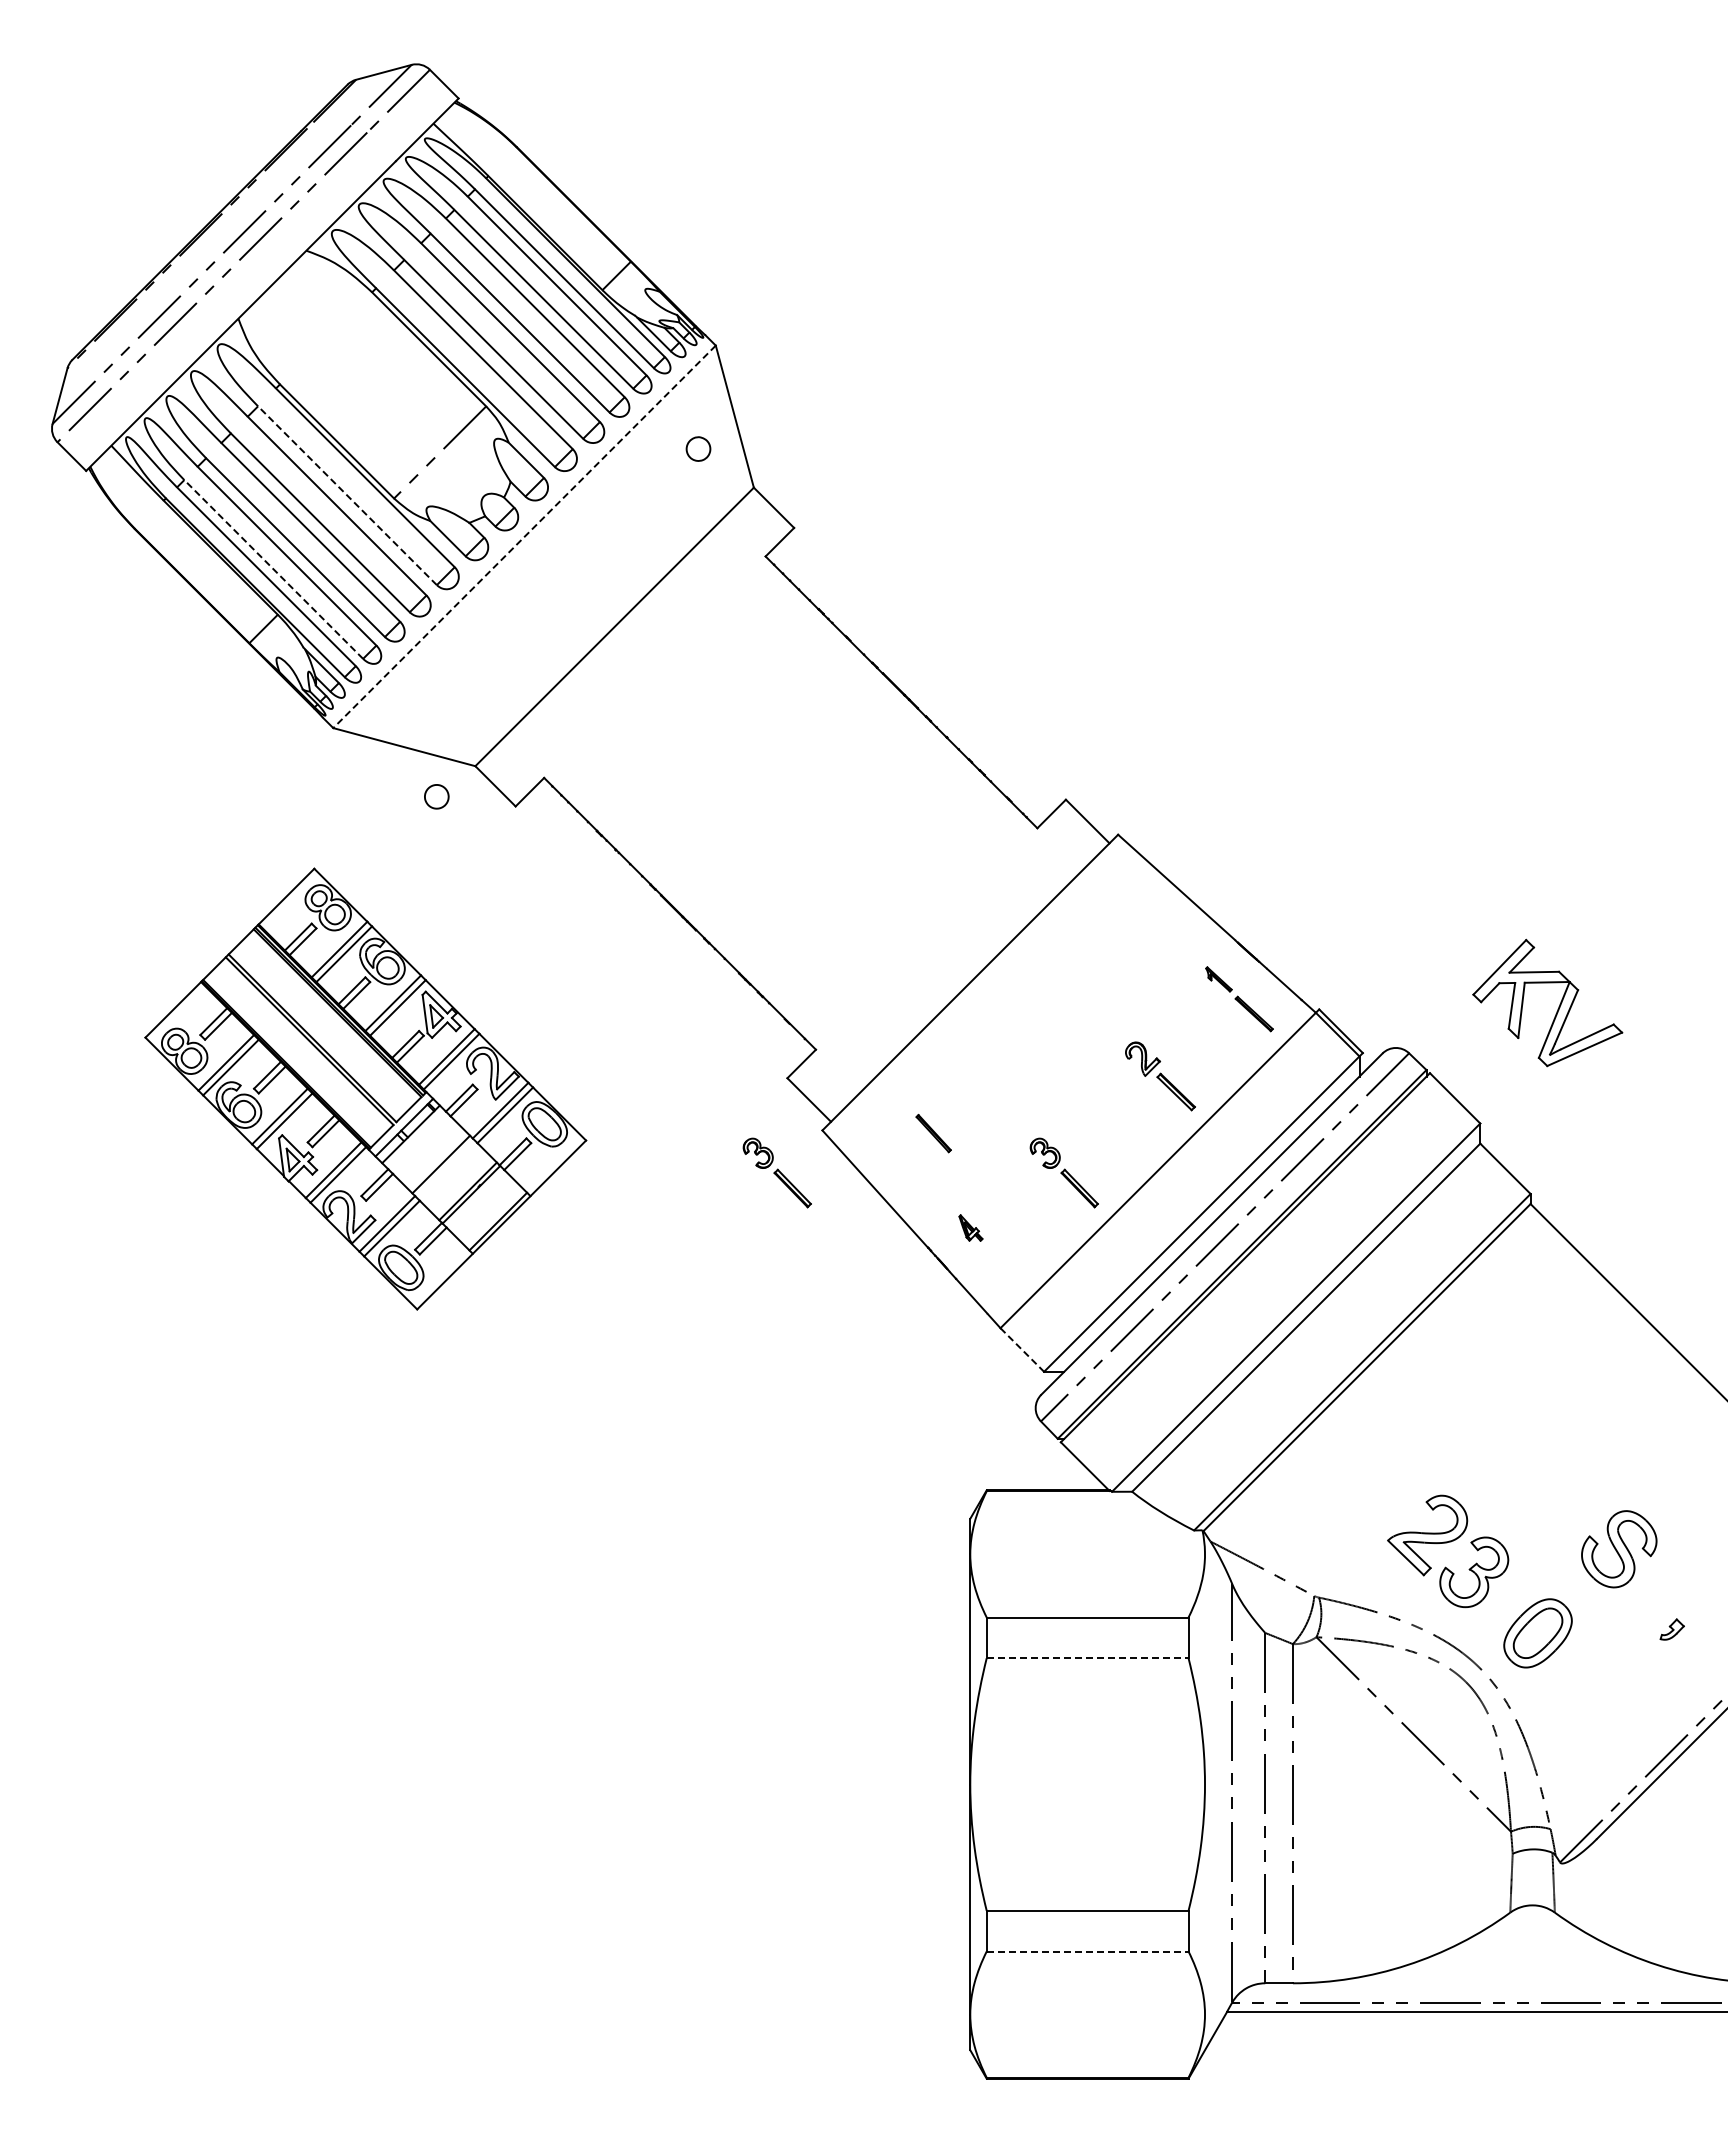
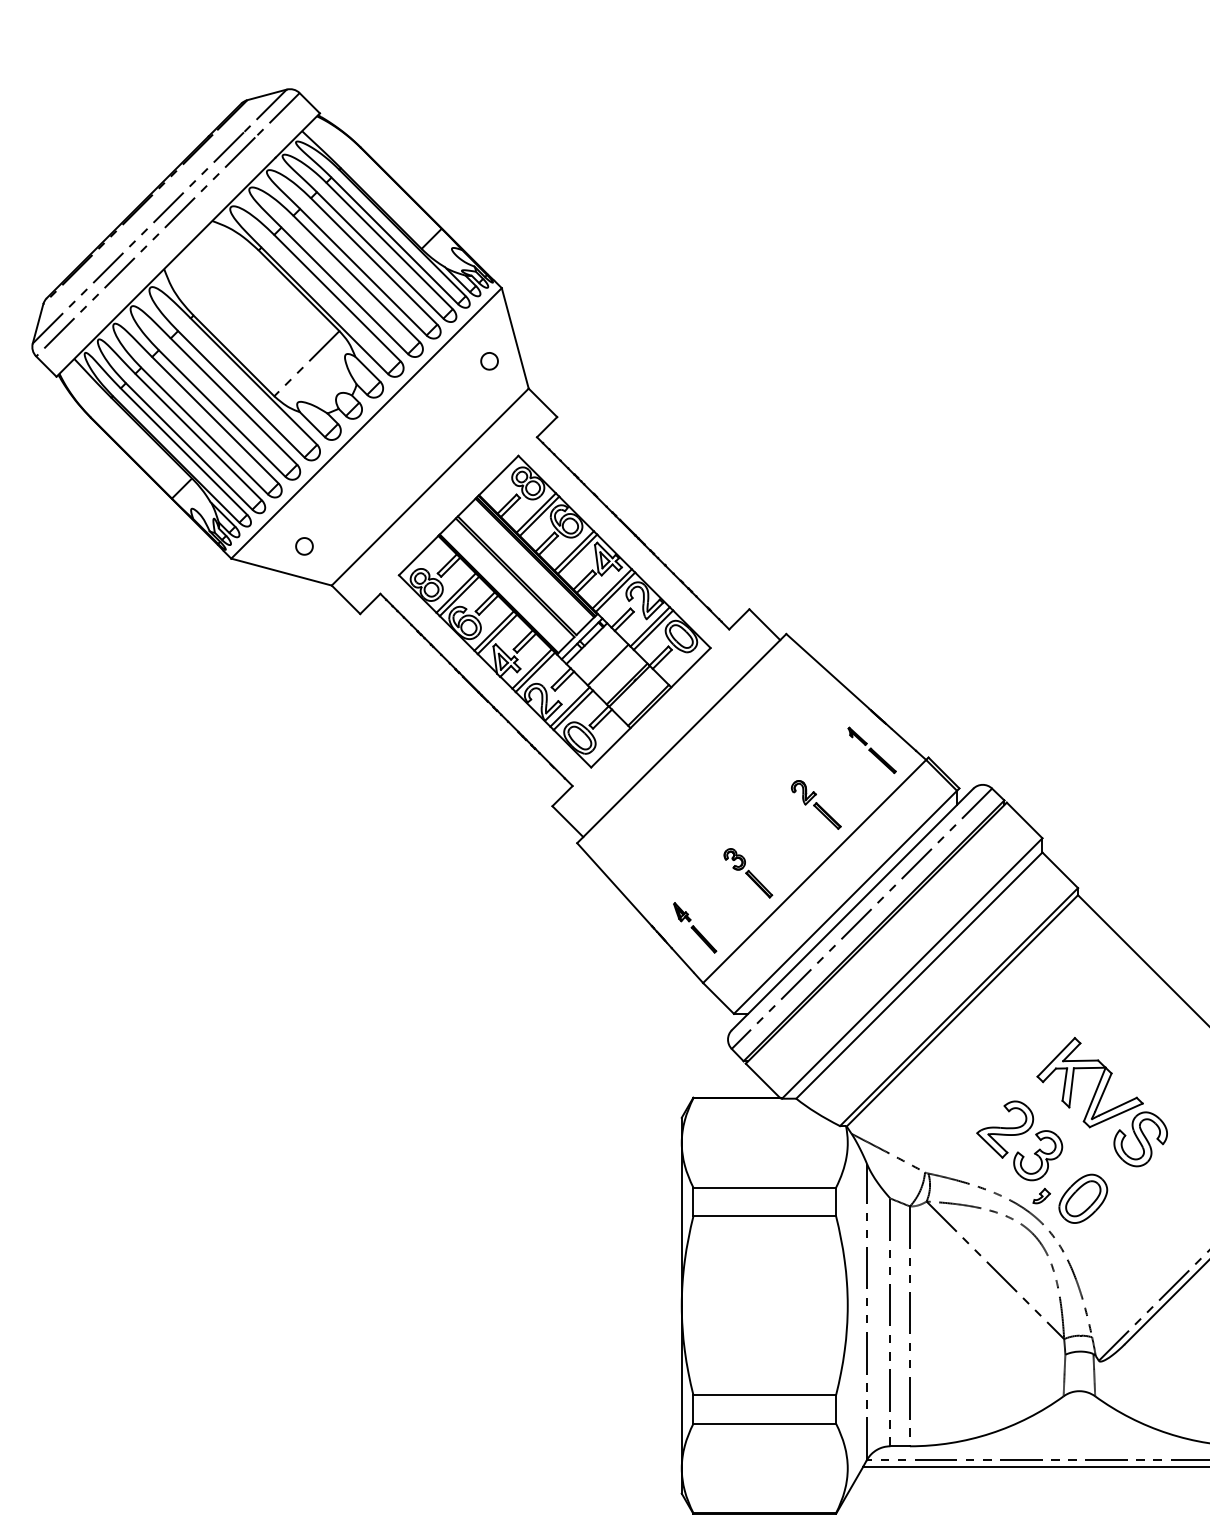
line: (347, 495) -> (241, 394), dashed -> solid
line: (524, 537) -> (366, 423), dashed -> solid
line: (273, 569) -> (189, 446), dashed -> solid
part: (436, 796) -> (304, 546), moved
part: (1558, 1006) -> (1097, 1085), moved
part: (365, 1088) -> (554, 611), moved
part: (933, 1133) -> (703, 939), moved
part: (776, 1172) -> (544, 872), removed
line: (1022, 1350) -> (718, 998), dashed -> solid
part: (1671, 1629) -> (1041, 1196), moved
line: (1087, 1658) -> (764, 1216), dashed -> solid
line: (1087, 1951) -> (764, 1423), dashed -> solid

